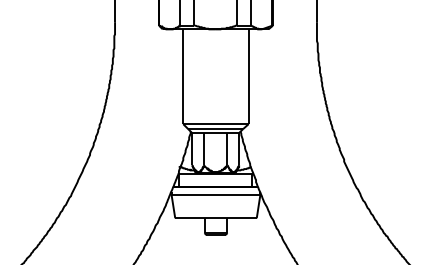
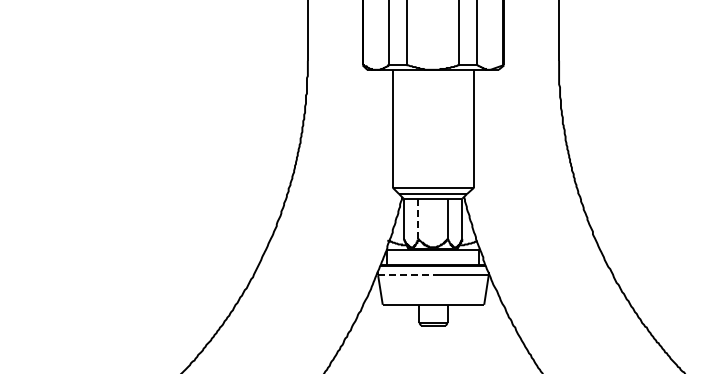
line: (203, 149) -> (418, 219), solid -> dashed
line: (194, 194) -> (406, 275), solid -> dashed

